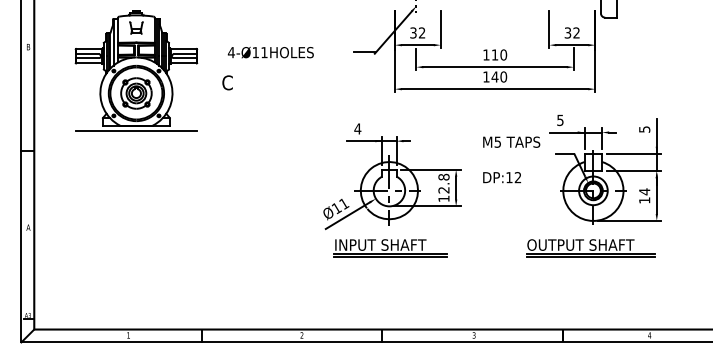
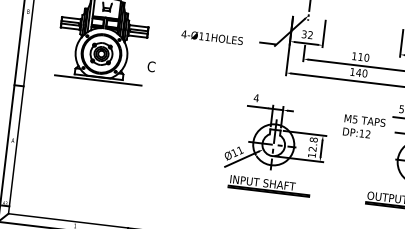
text: (270, 52) -> (212, 37), moved
text: (227, 82) -> (151, 66), moved
text: (501, 177) -> (356, 132), moved

